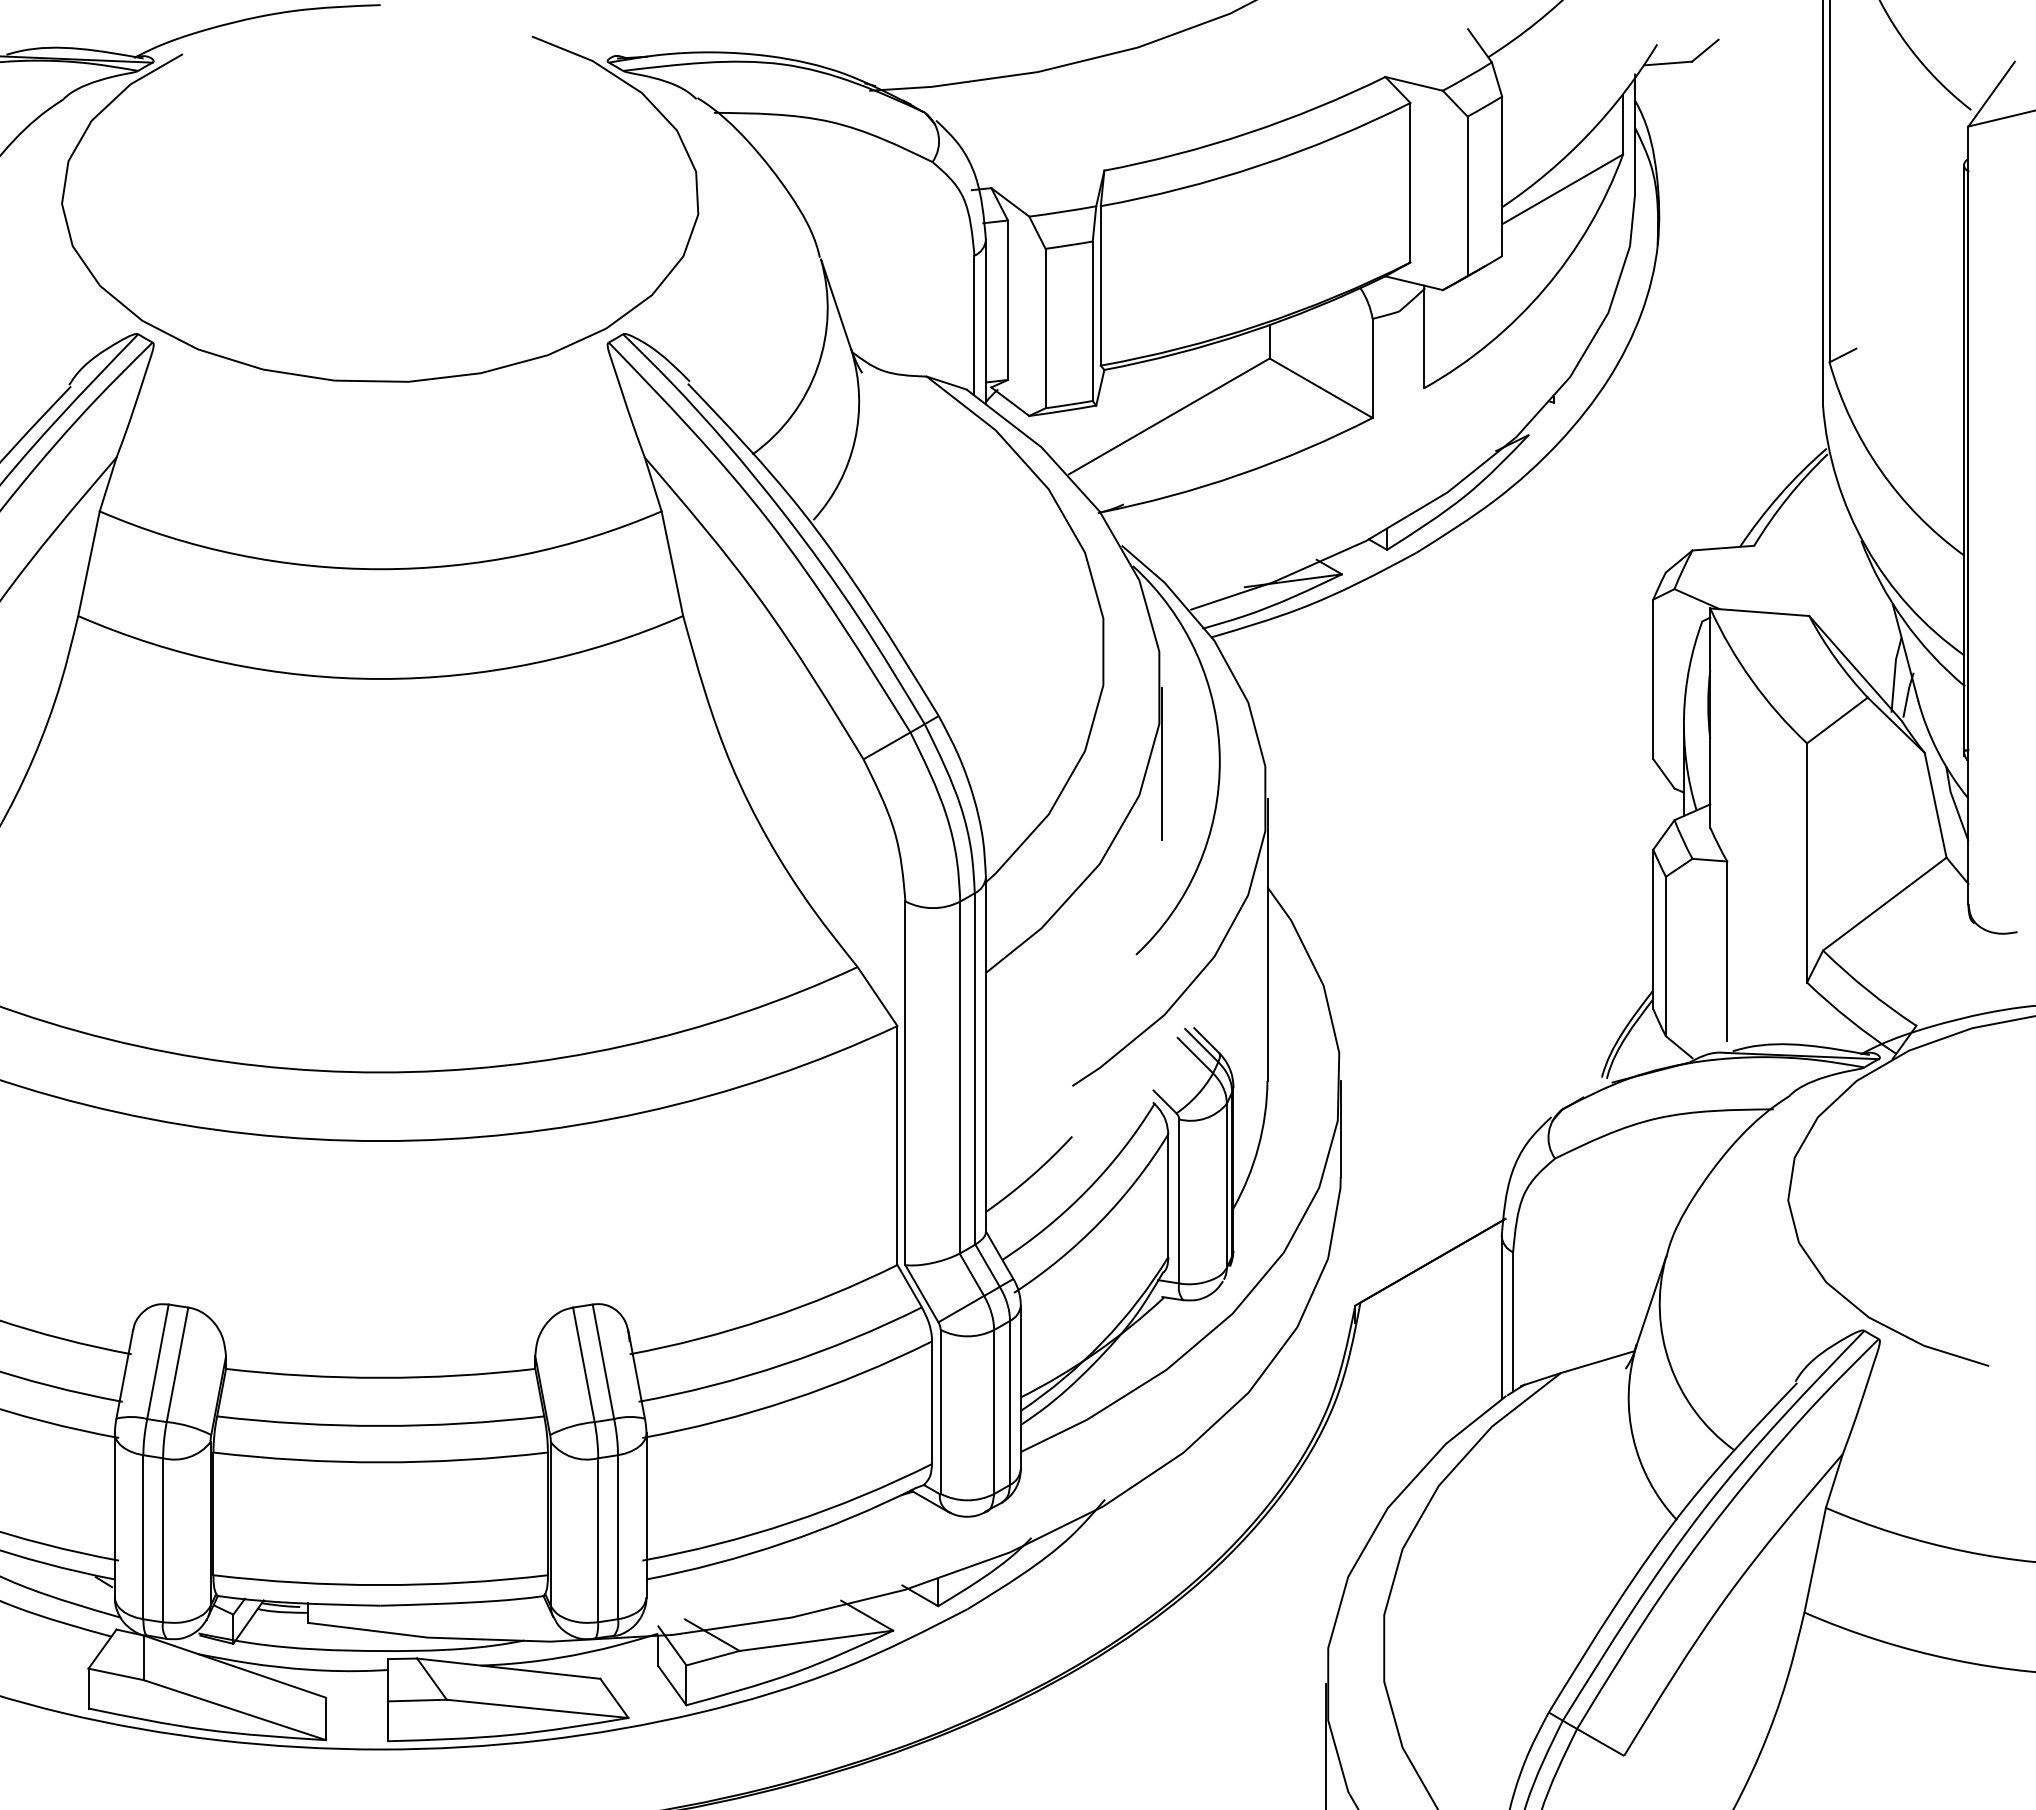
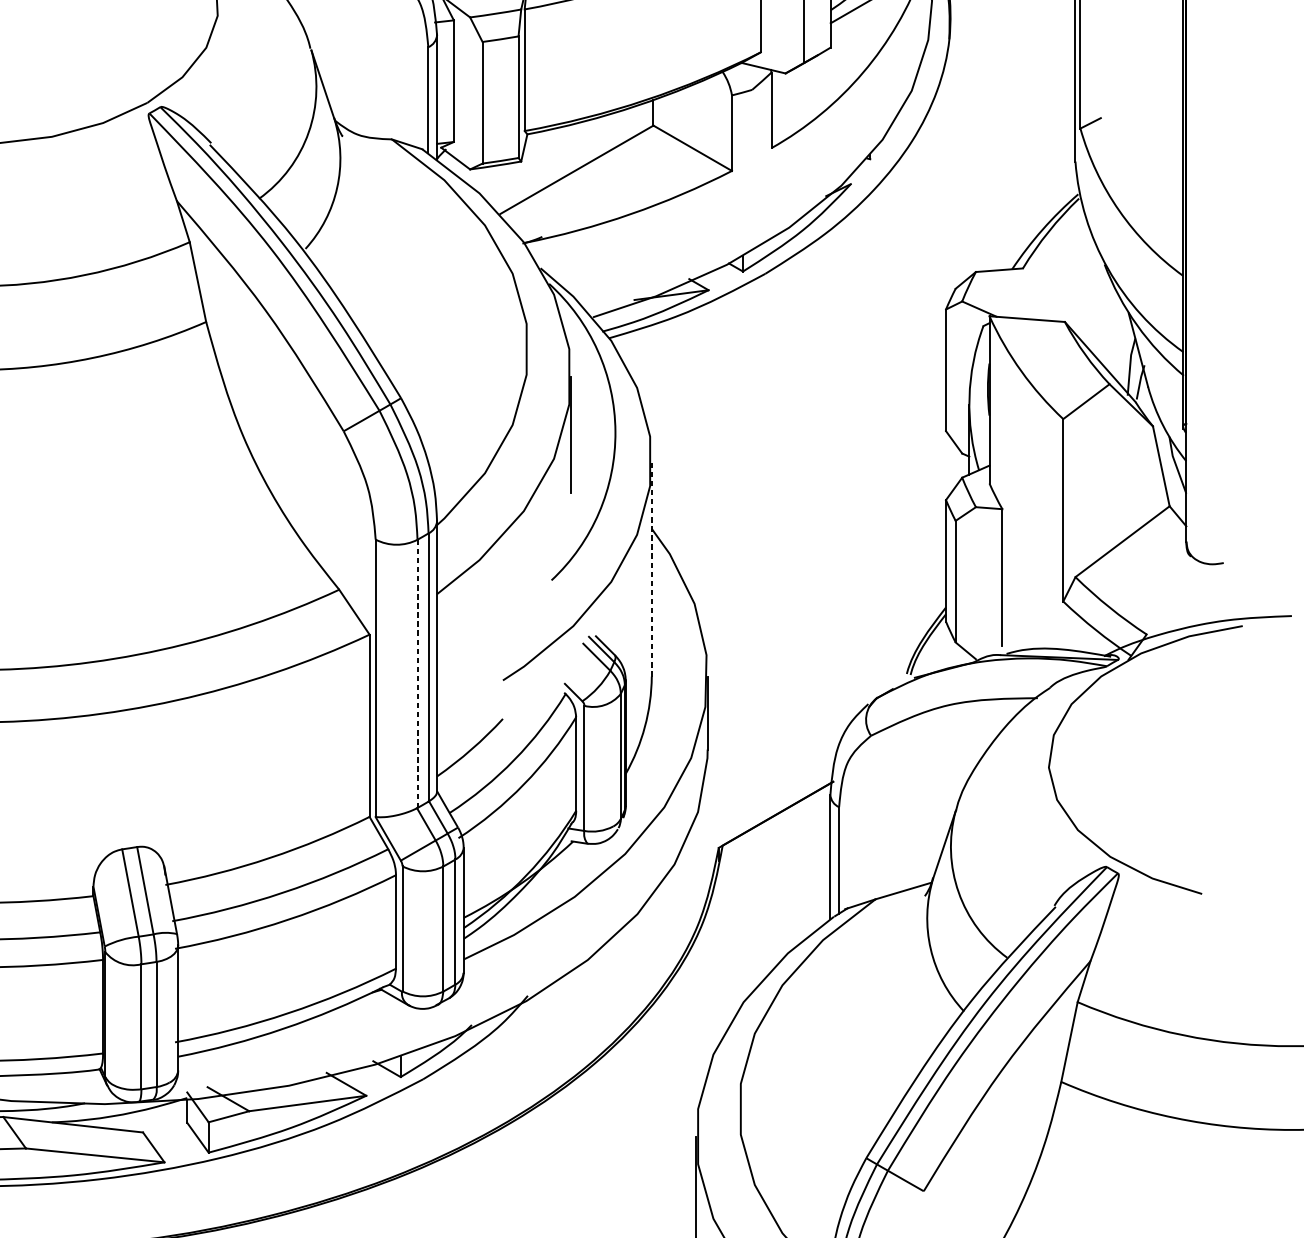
line: (1267, 939) -> (651, 568), solid -> dashed
line: (960, 1077) -> (417, 673), solid -> dashed

